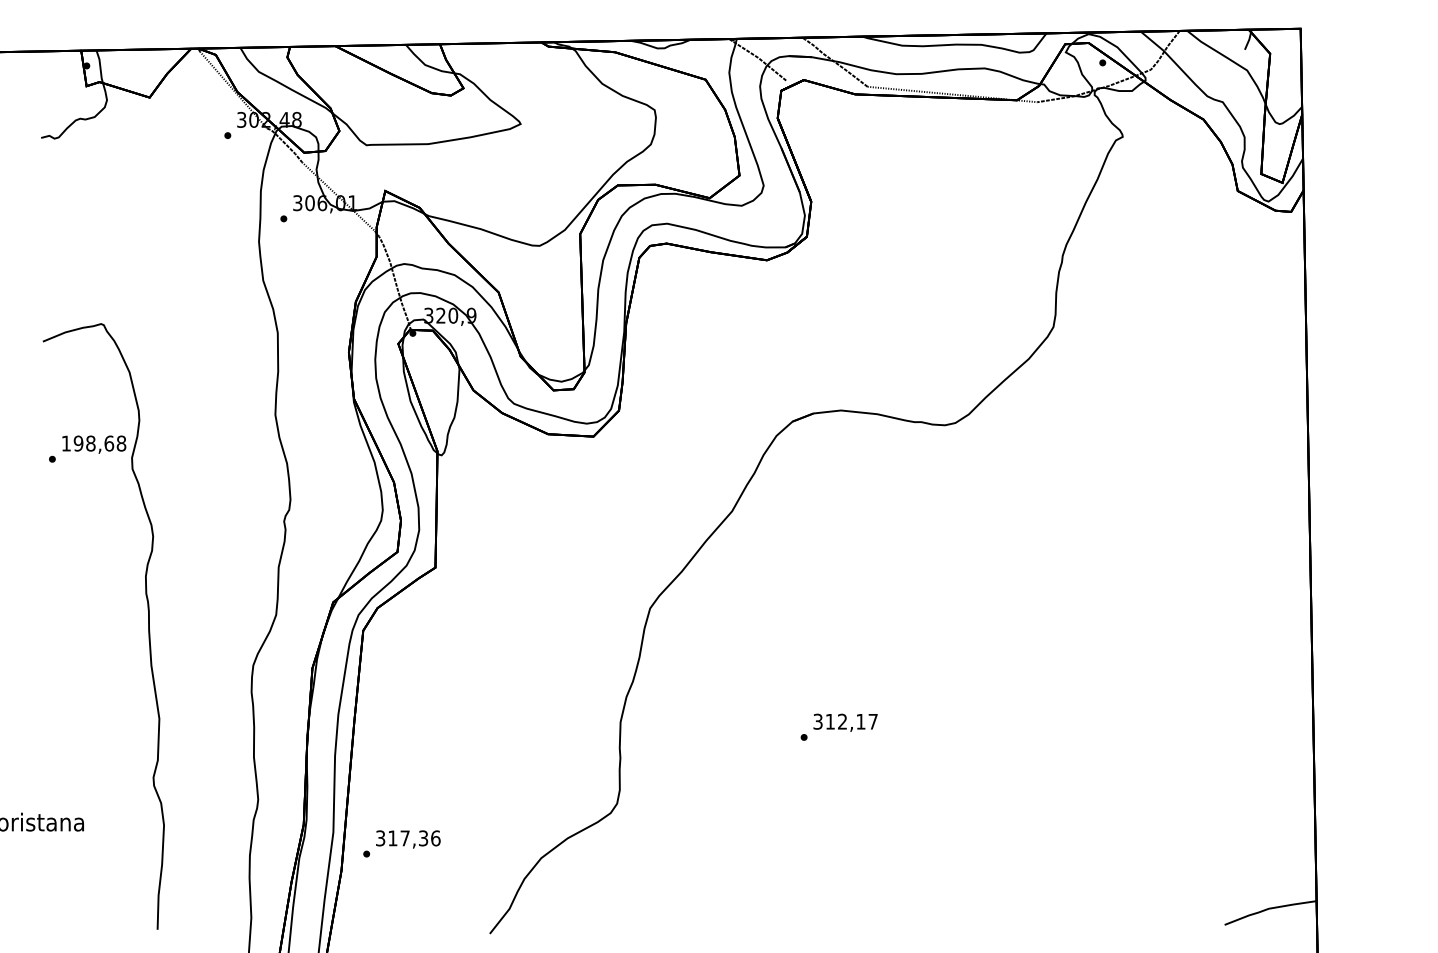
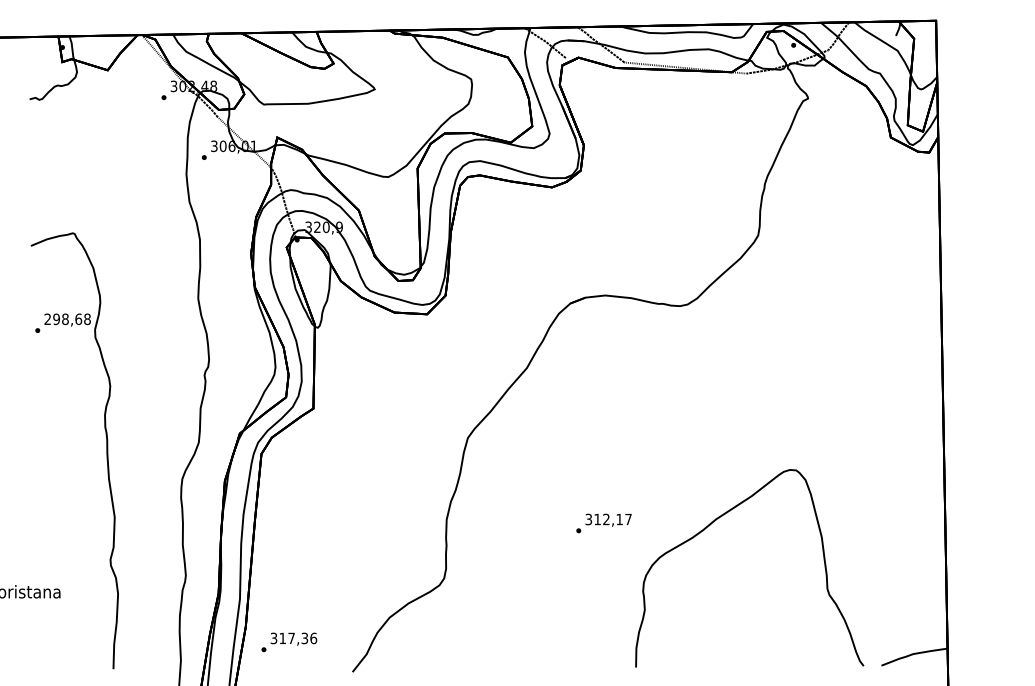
text: (65, 442) -> (47, 318), 198,68 -> 298,68
curve: (985, 731) -> (709, 526), added
text: (402, 844) -> (289, 642), moved

